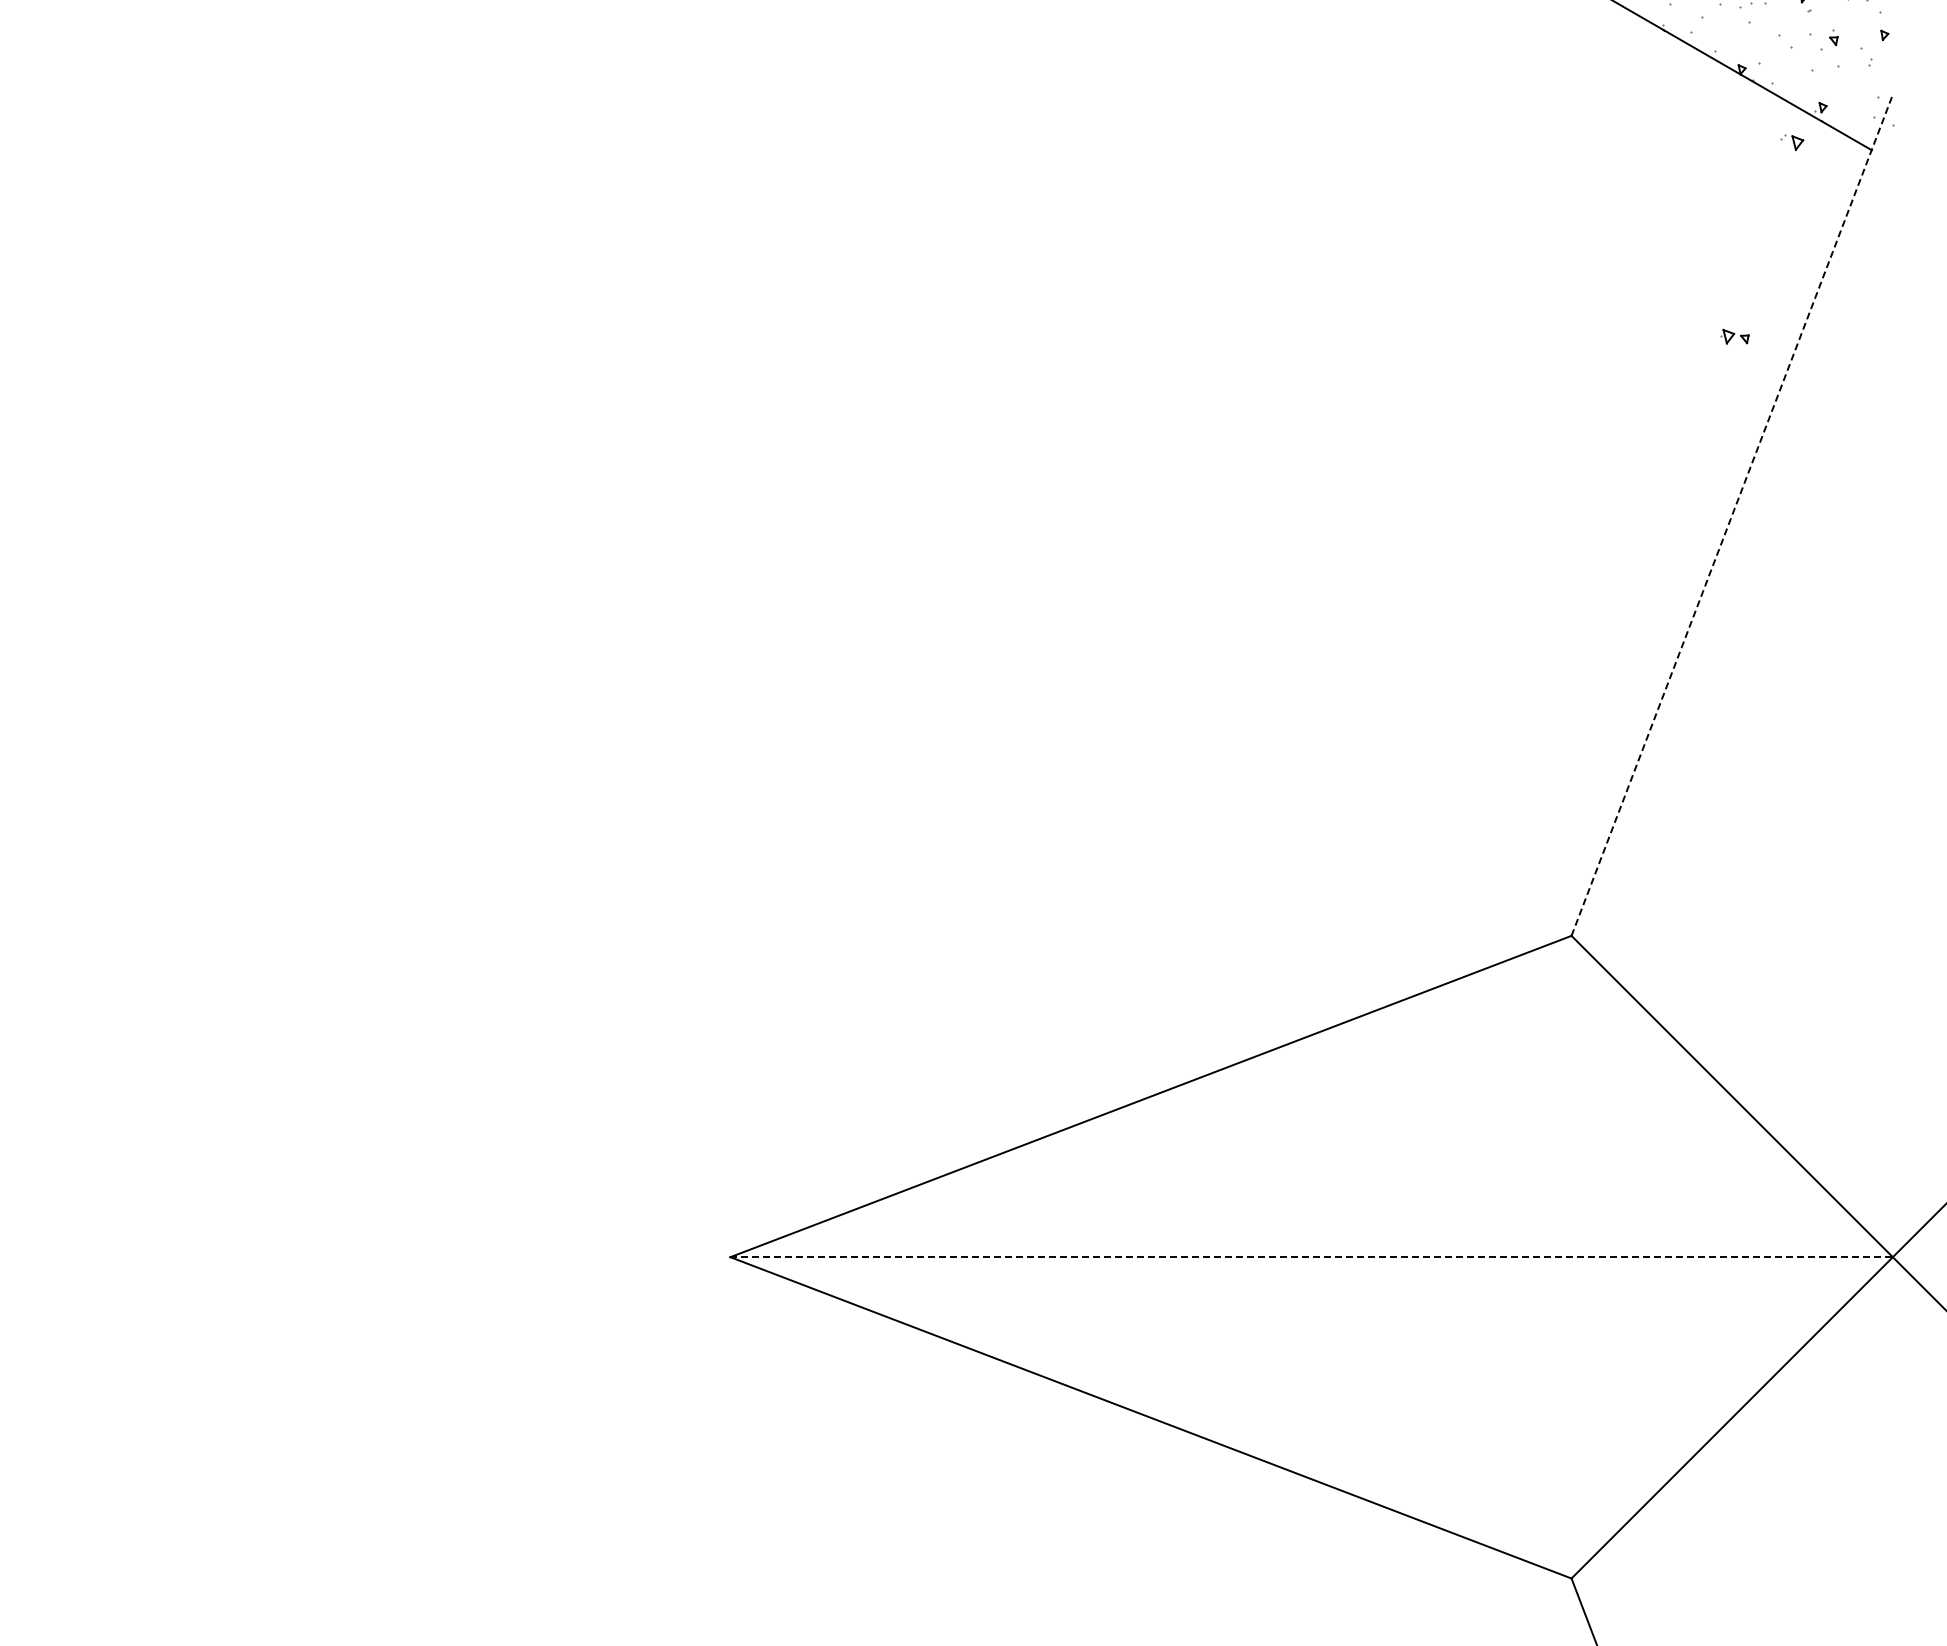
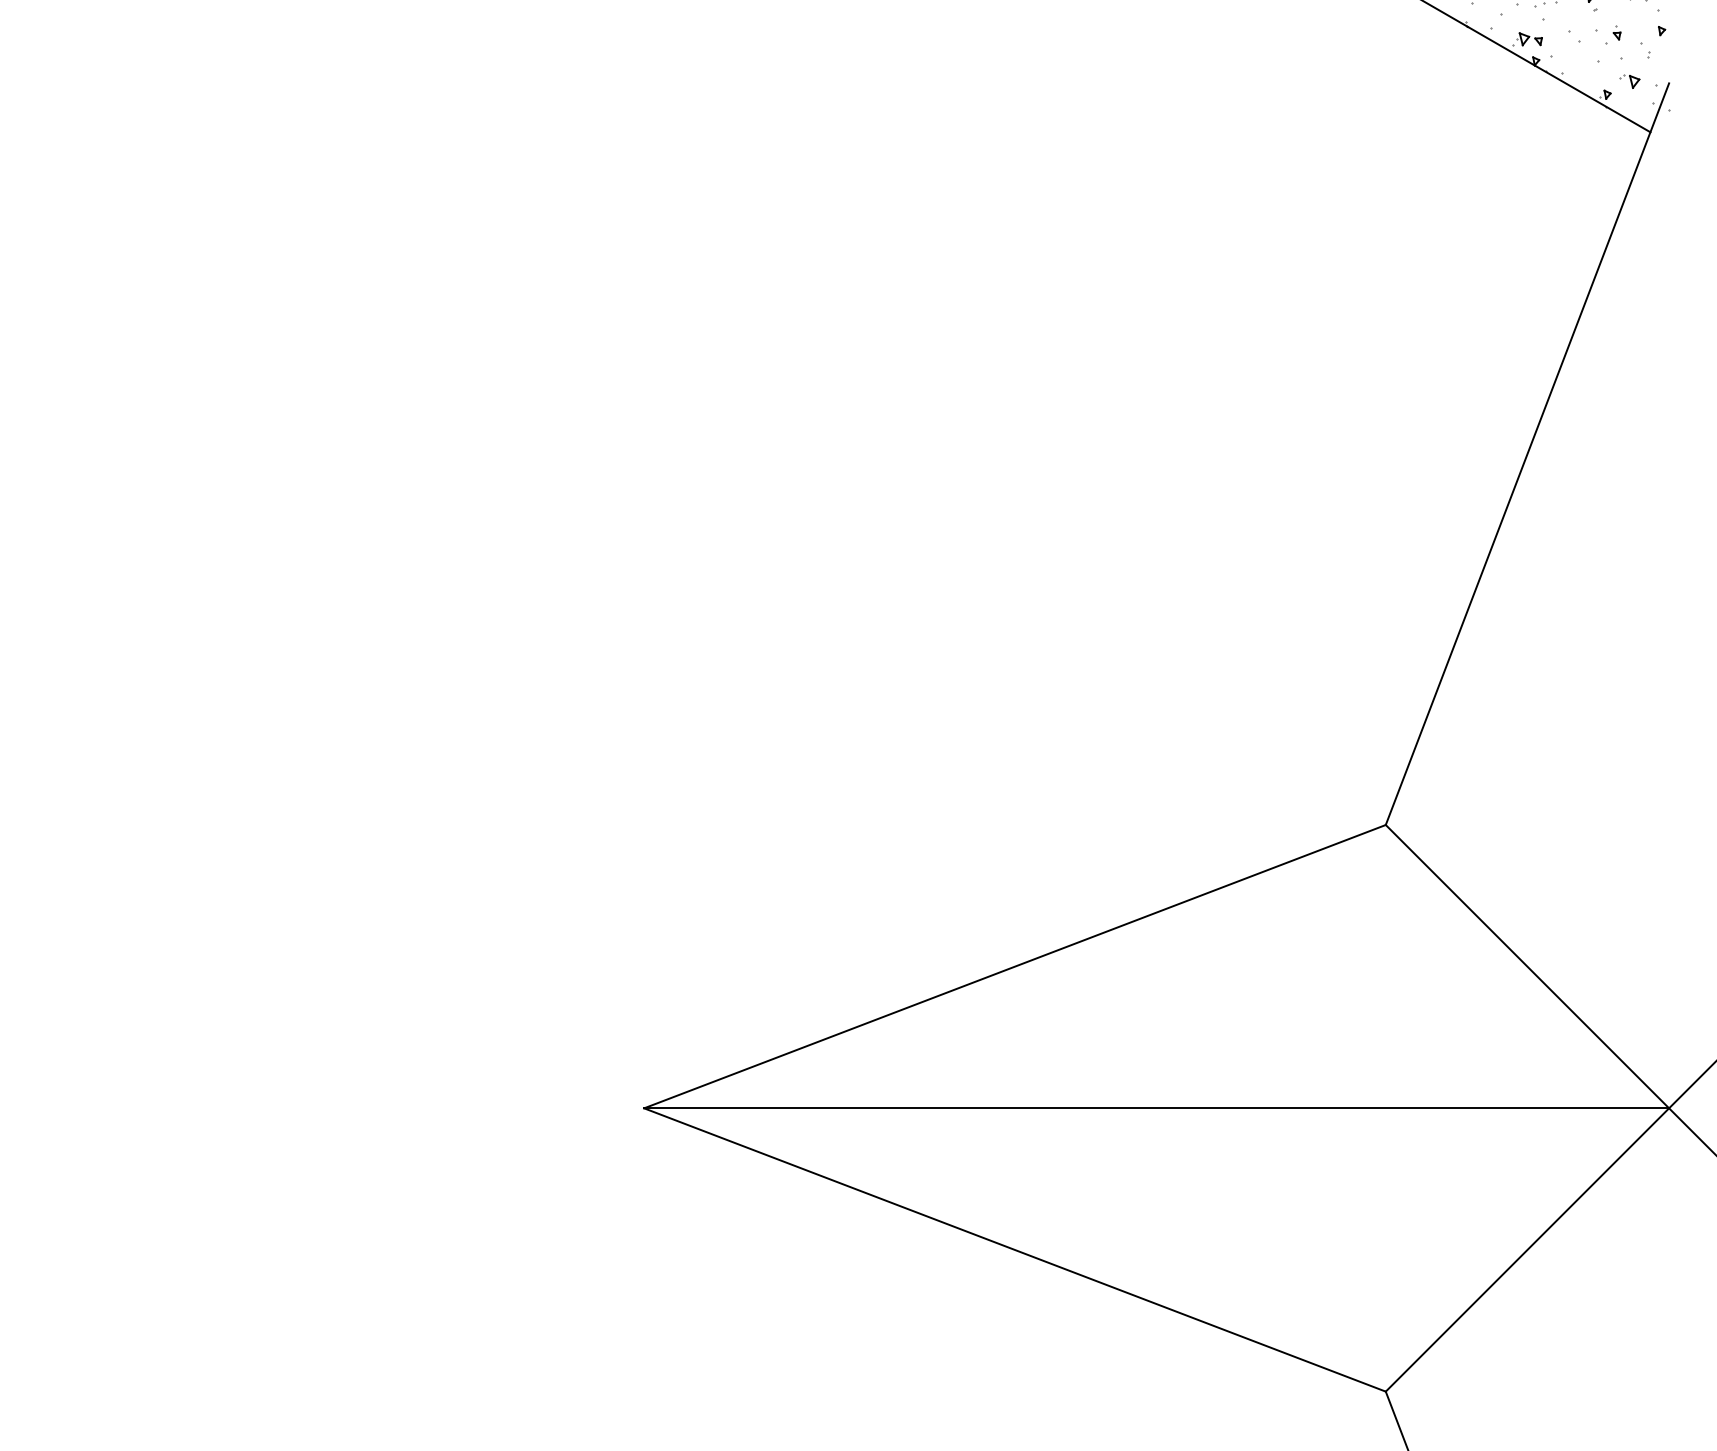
part: (1792, 142) -> (1629, 81), moved
part: (1734, 336) -> (1529, 39), moved
line: (1732, 514) -> (1527, 453), dashed -> solid
line: (1312, 1257) -> (1157, 1108), dashed -> solid

